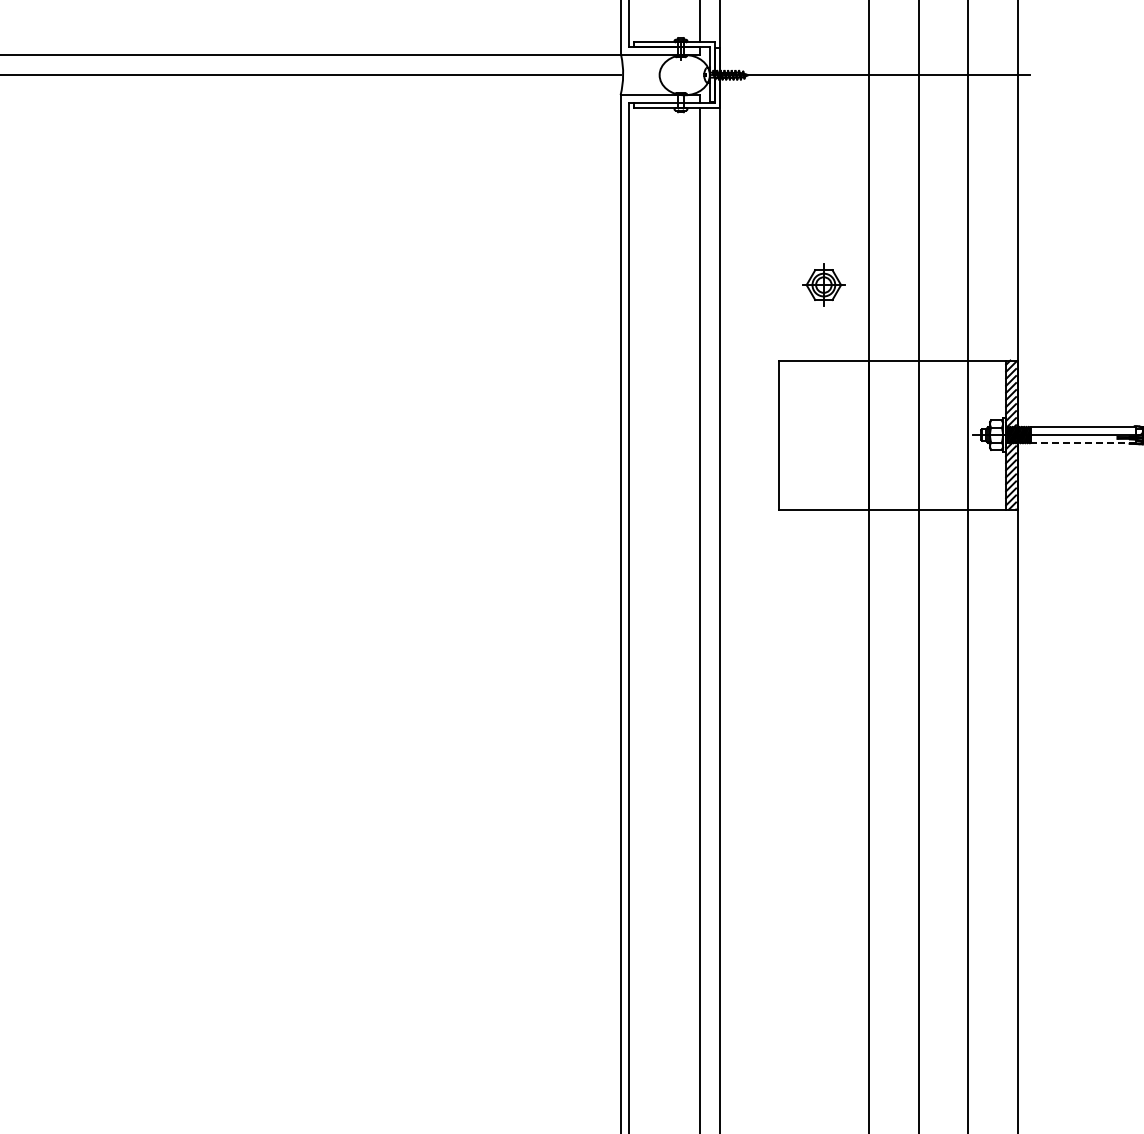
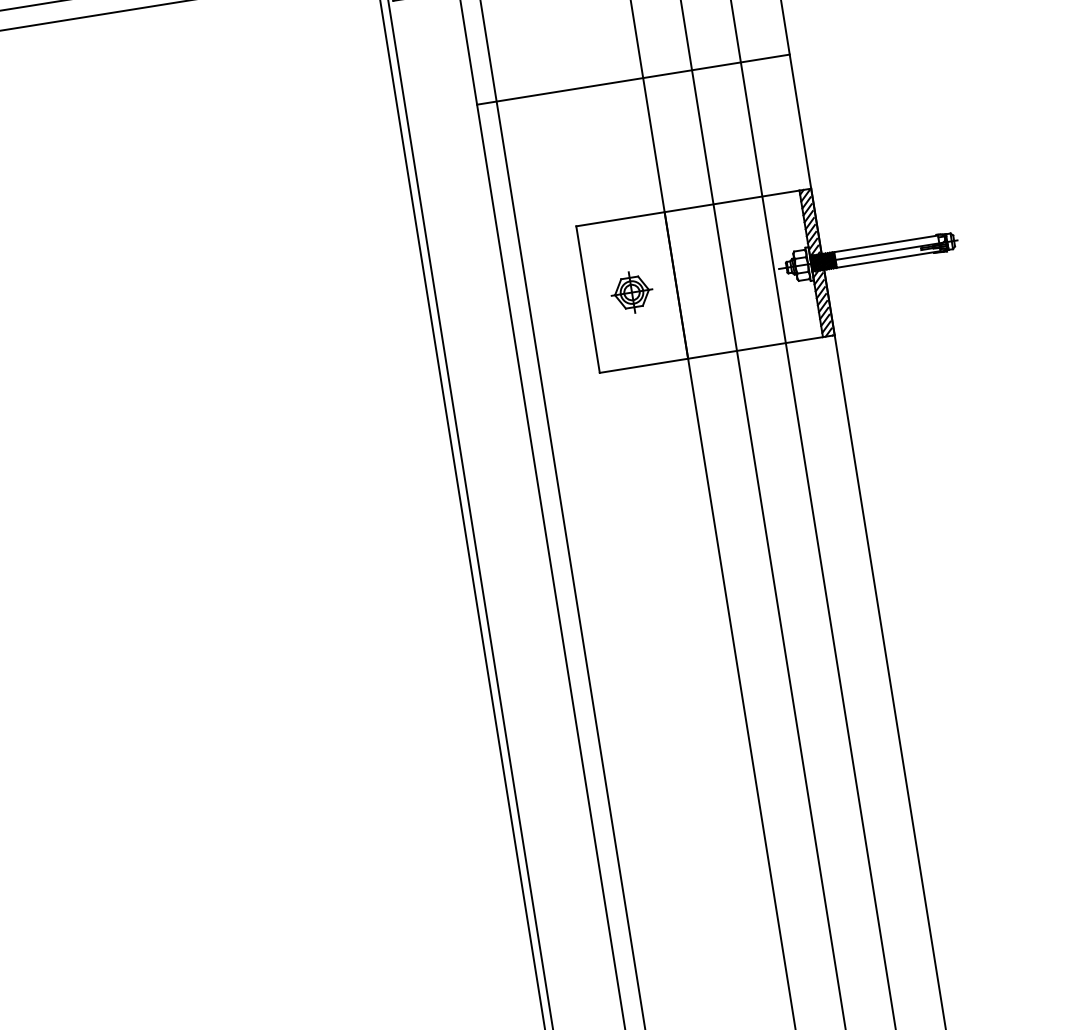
line: (859, 224) -> (633, 79), added
part: (823, 284) -> (631, 292), moved
line: (1083, 443) -> (888, 259), dashed -> solid

